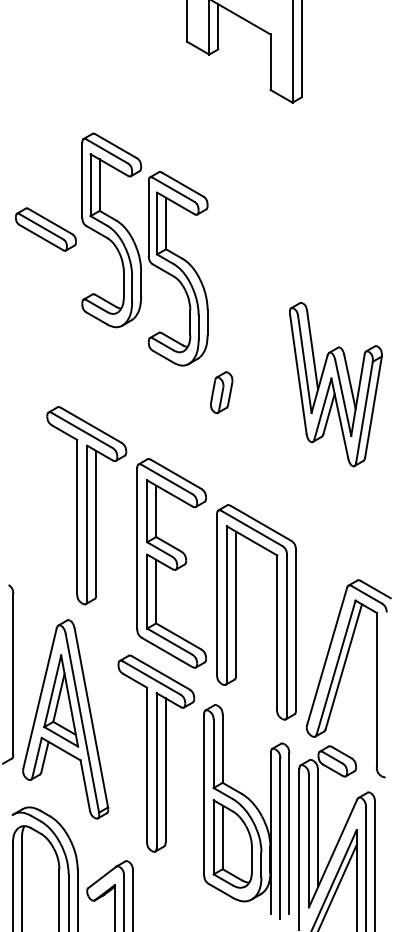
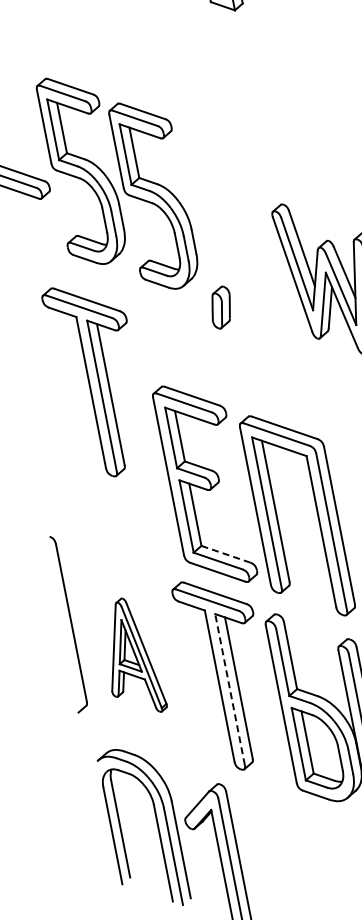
part: (86, 505) -> (97, 379), moved
line: (178, 636) -> (225, 554), solid -> dashed
part: (65, 719) -> (131, 657), size x0.6
line: (156, 769) -> (229, 688), solid -> dashed

